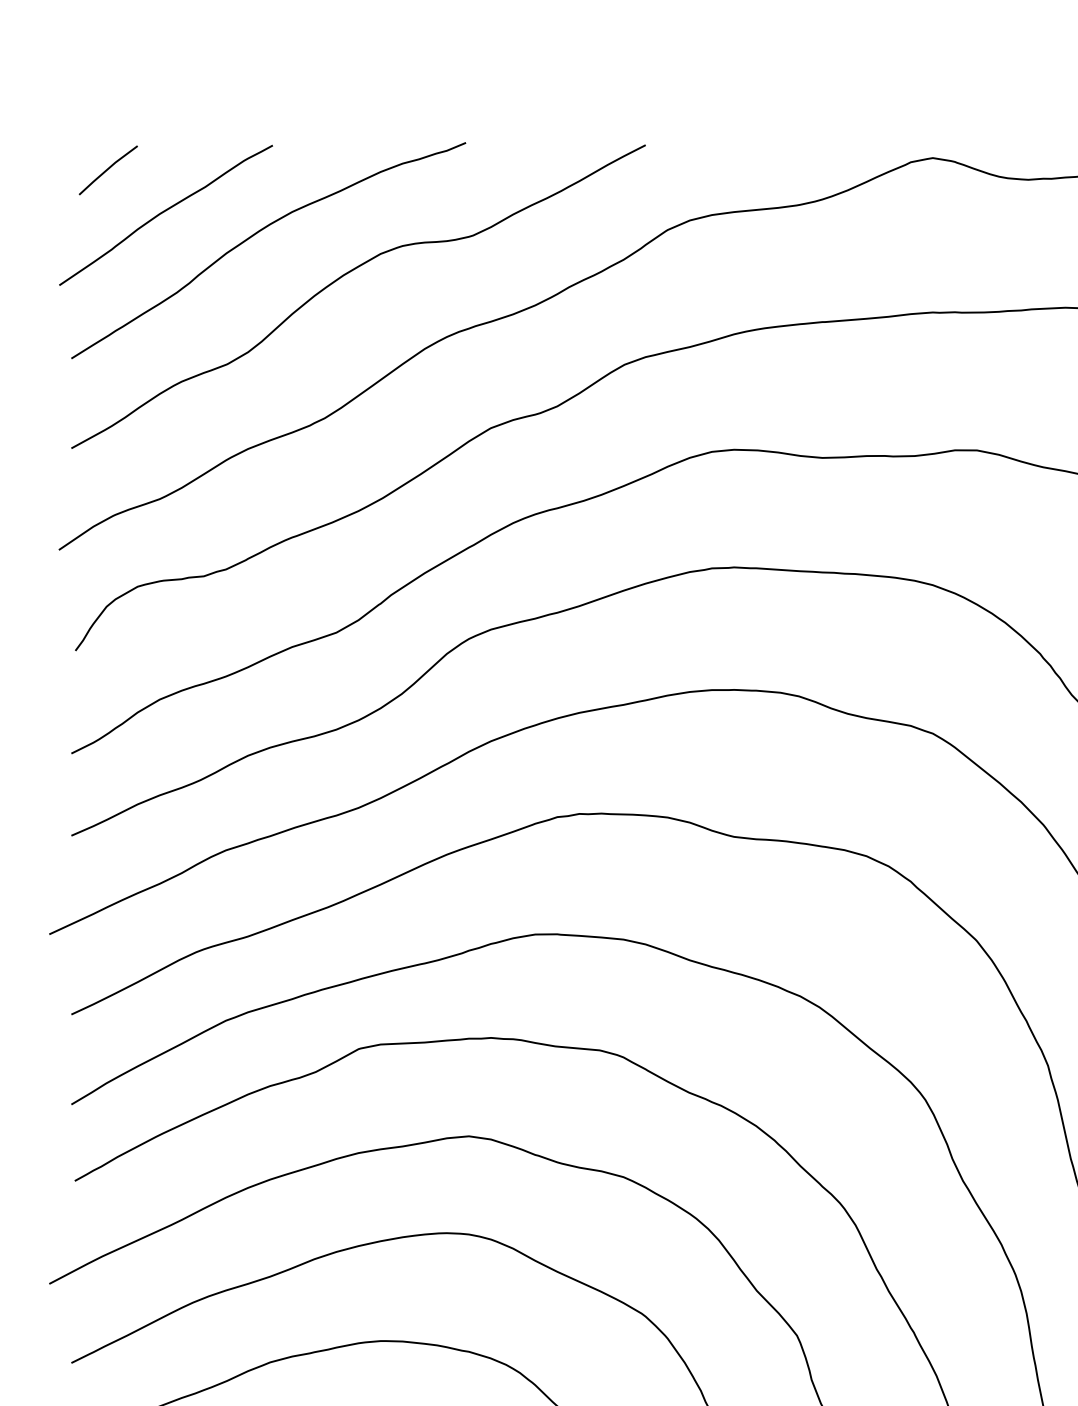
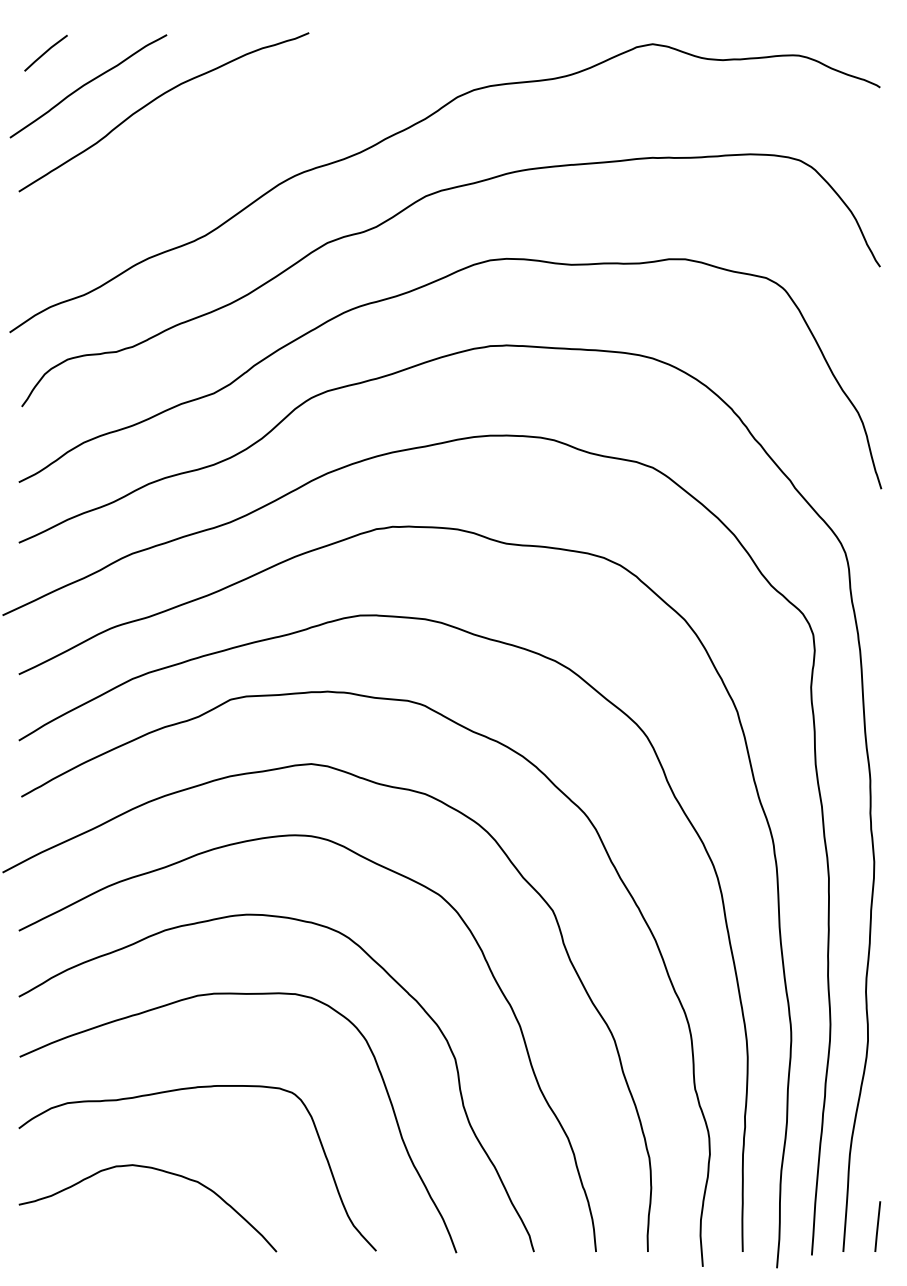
curve: (342, 278) -> (218, 132), removed

